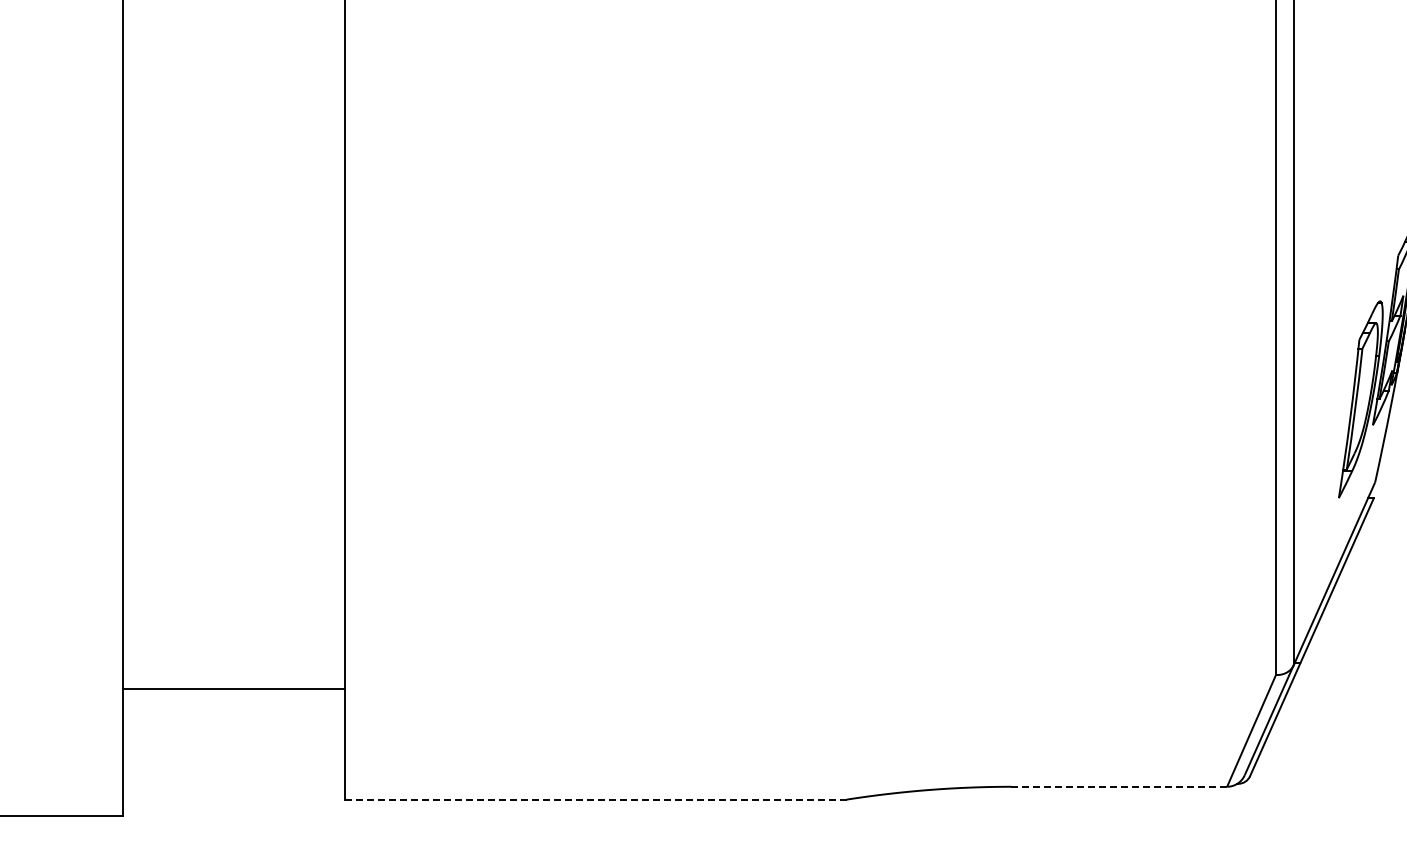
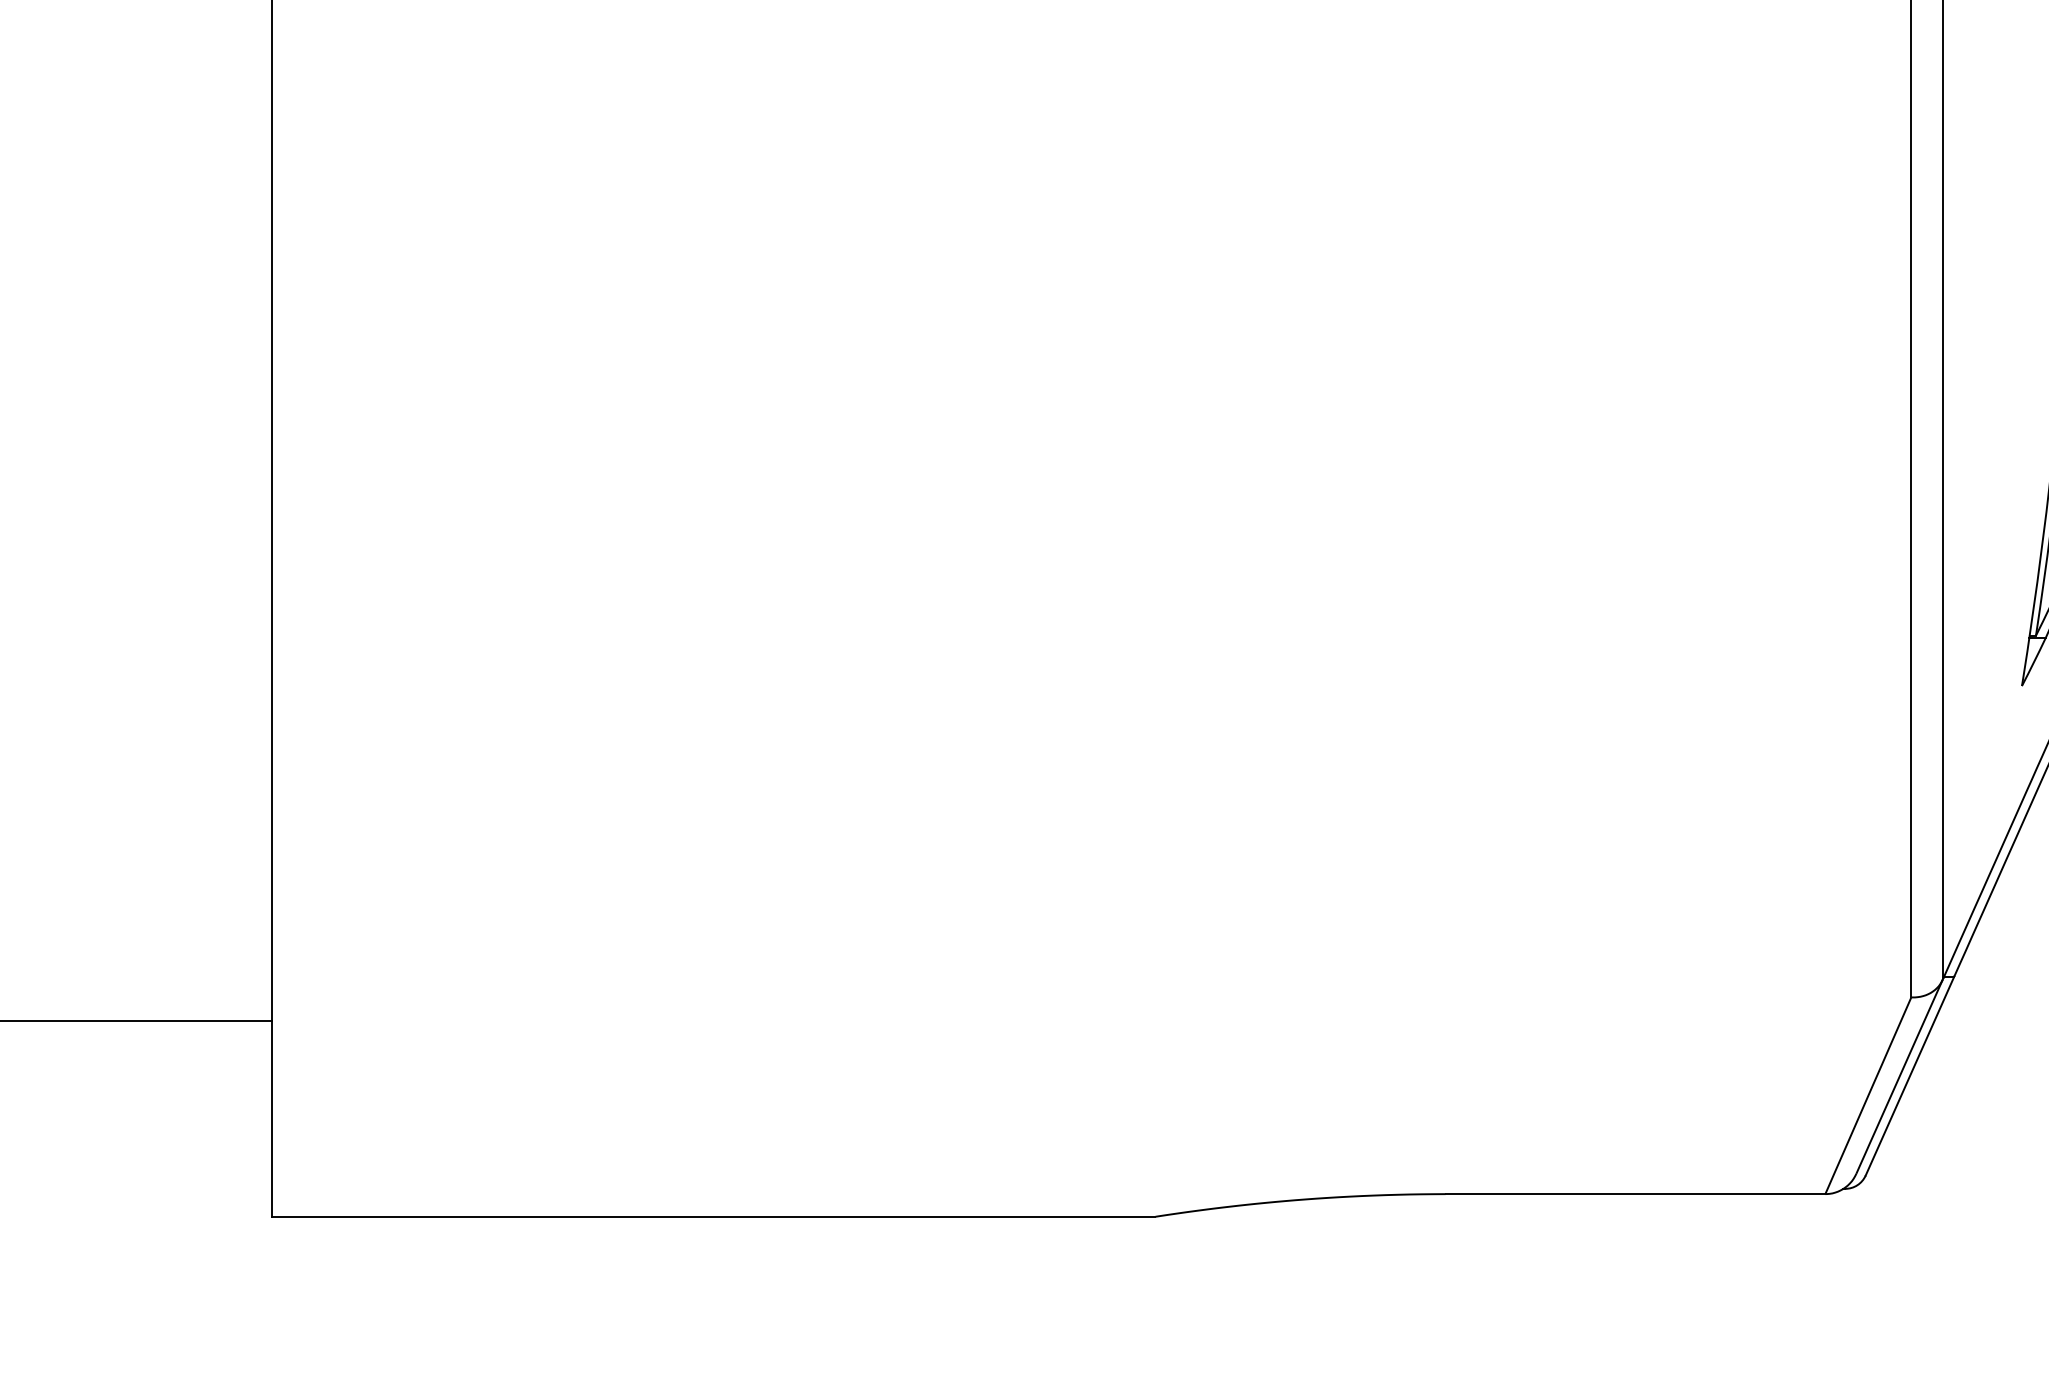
line: (1119, 786) -> (1635, 1193), dashed -> solid
line: (595, 799) -> (713, 1216), dashed -> solid

